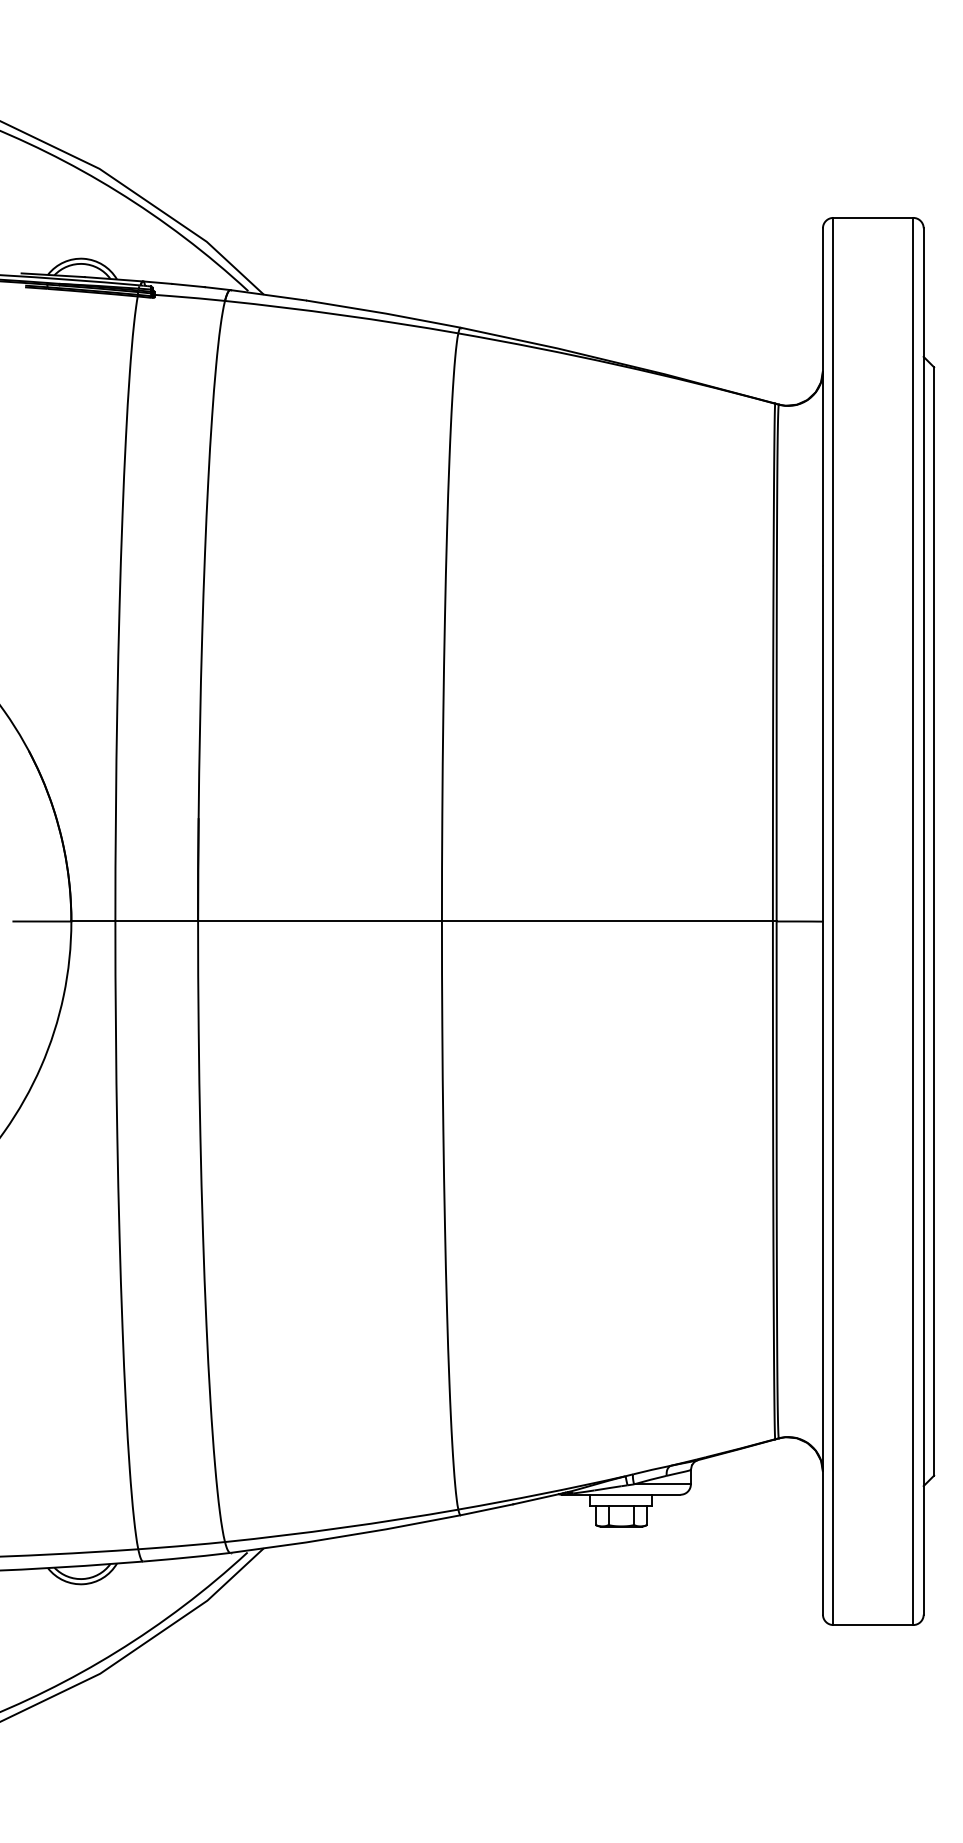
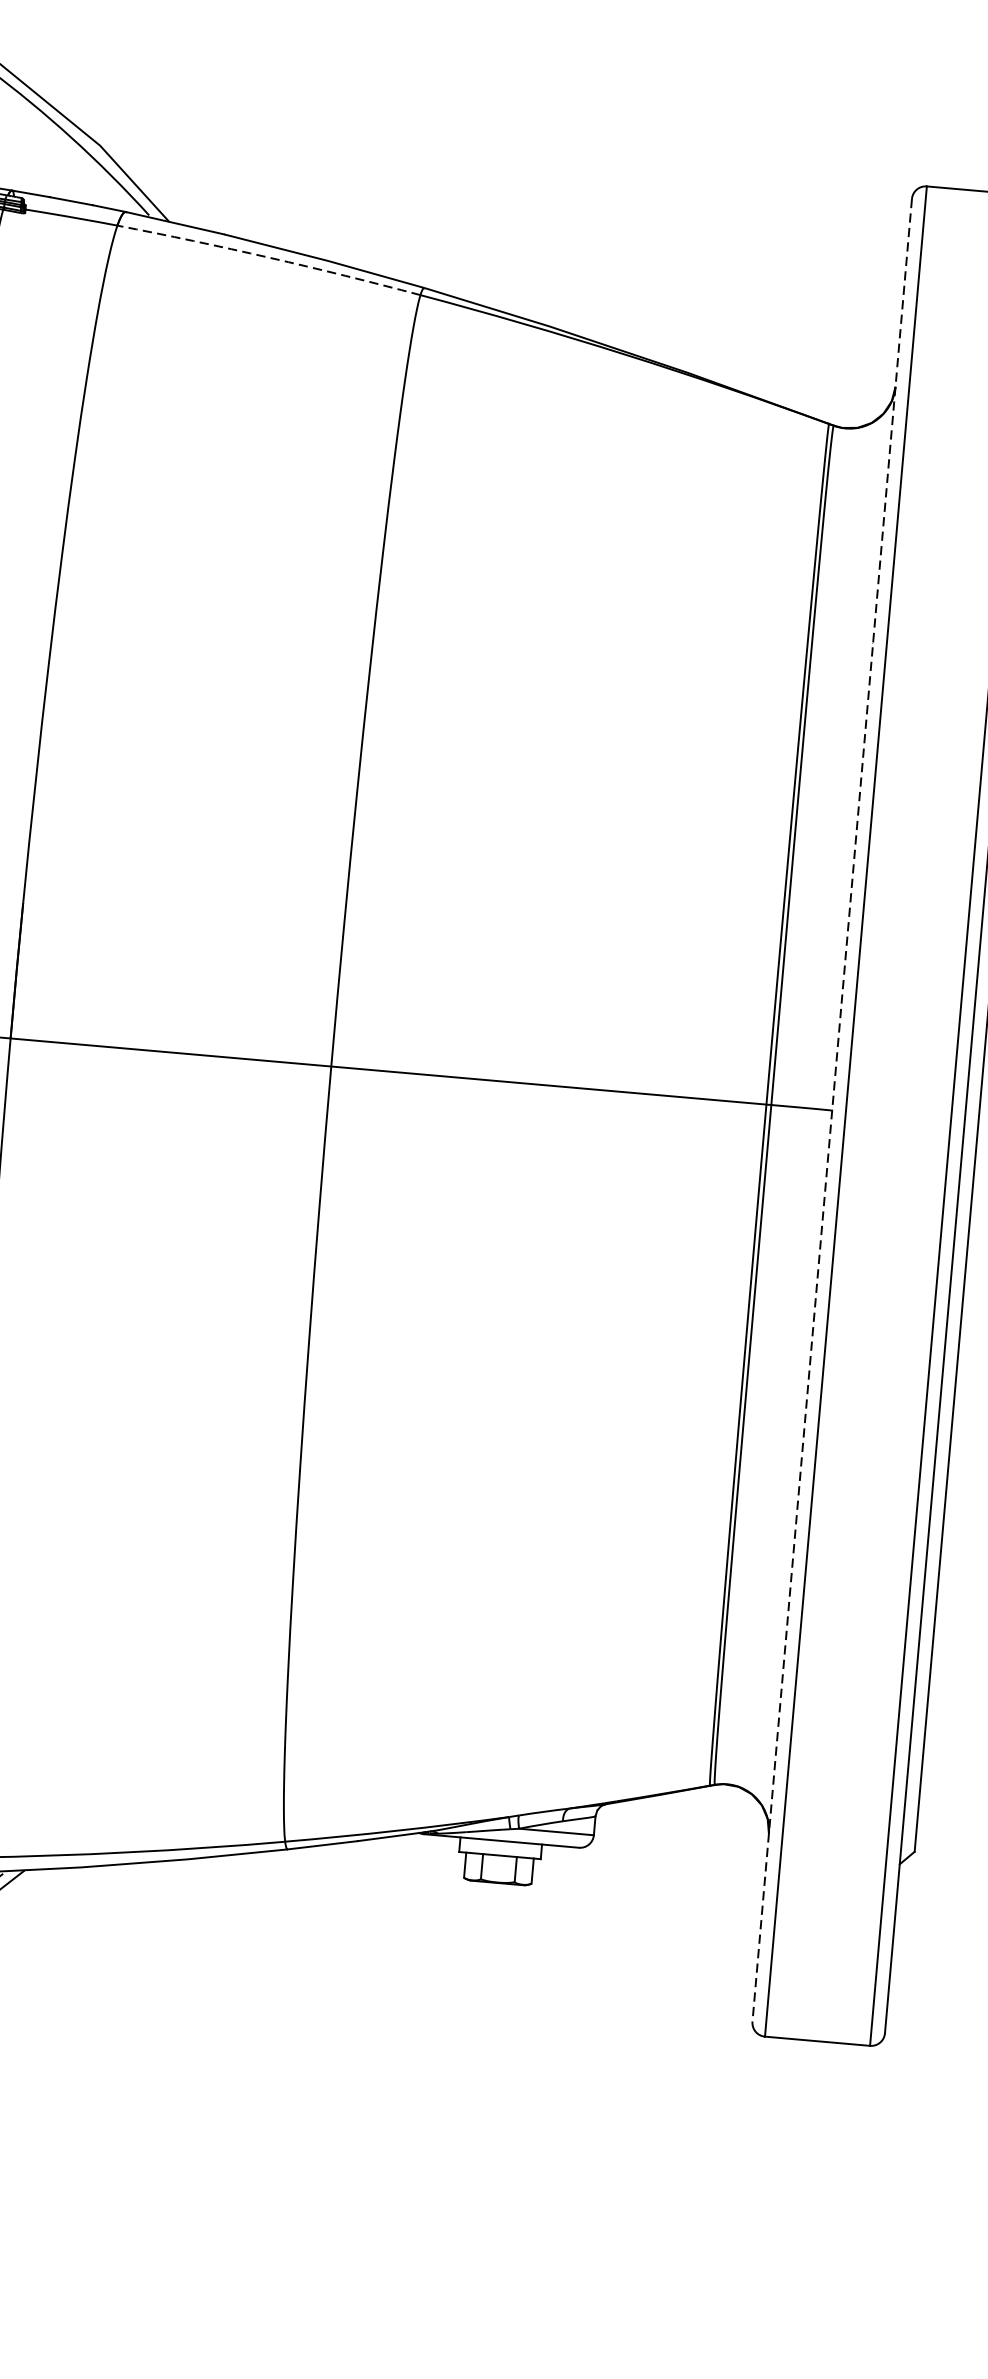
arc: (341, 315) -> (268, 258), solid -> dashed
line: (822, 921) -> (831, 1110), solid -> dashed

